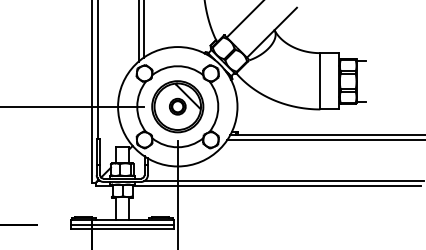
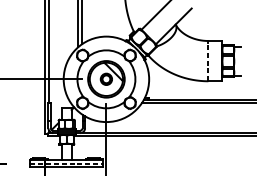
line: (320, 82) -> (208, 61), solid -> dashed
line: (122, 224) -> (66, 163), solid -> dashed

